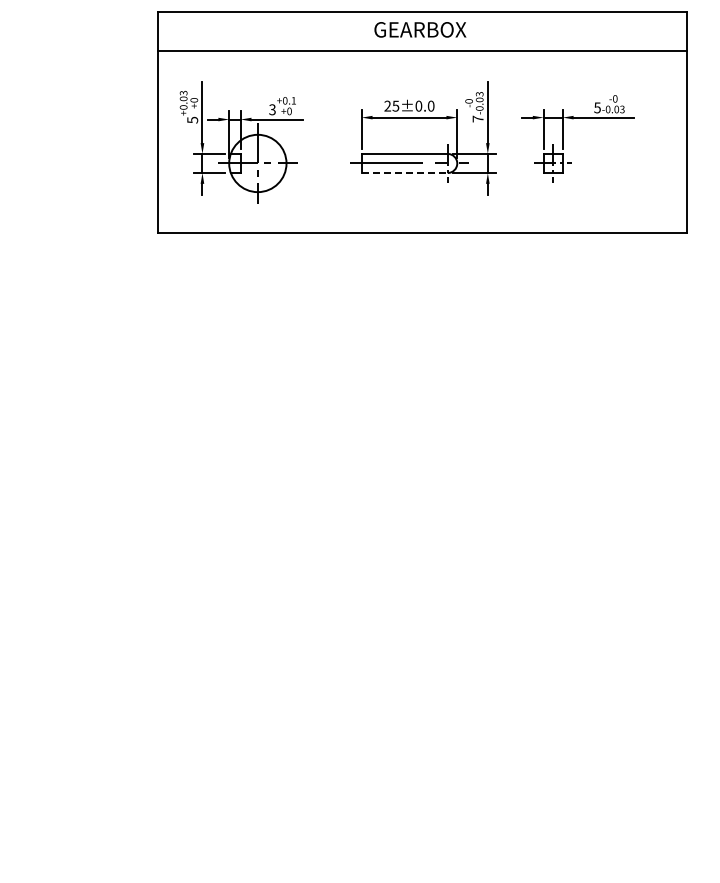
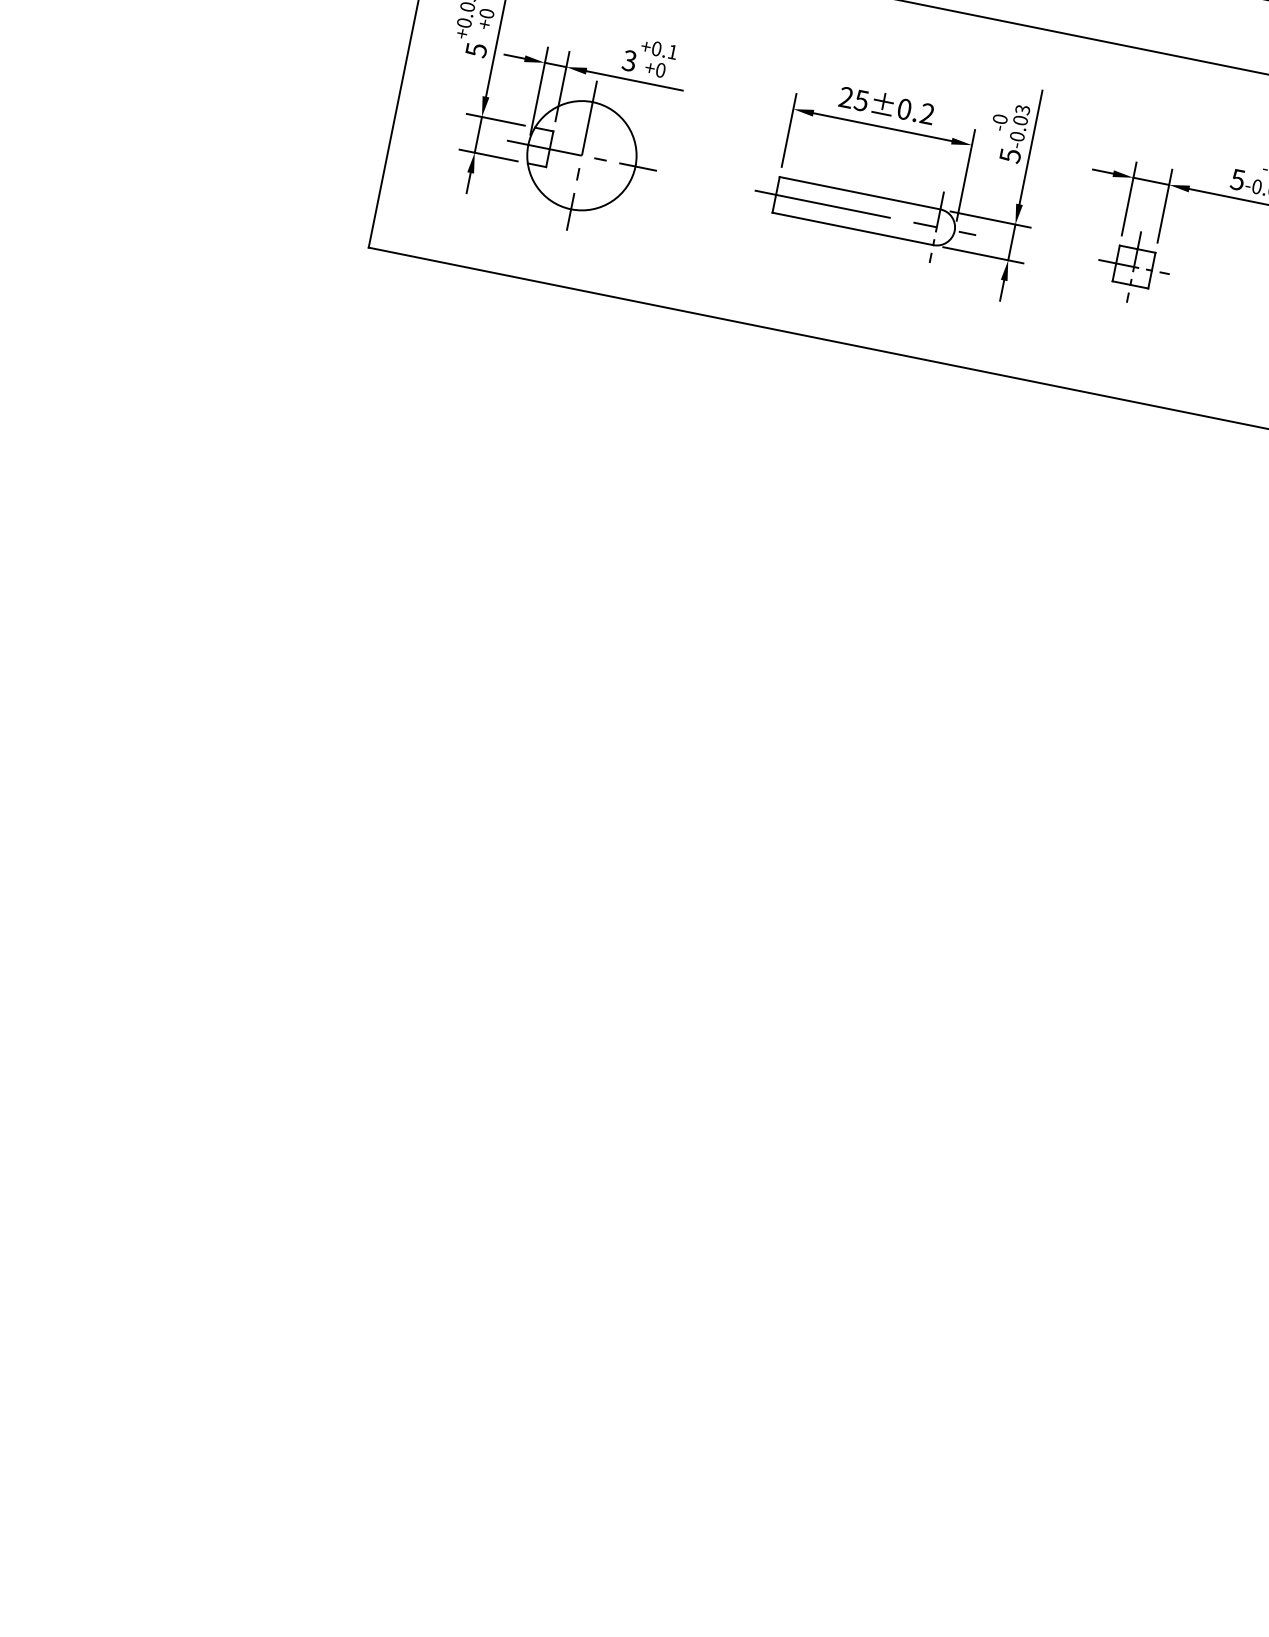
text: (430, 105) -> (926, 112), 0.0 -> 0.2
text: (477, 118) -> (1009, 154), 7 -> 5
line: (404, 173) -> (852, 229), dashed -> solid

